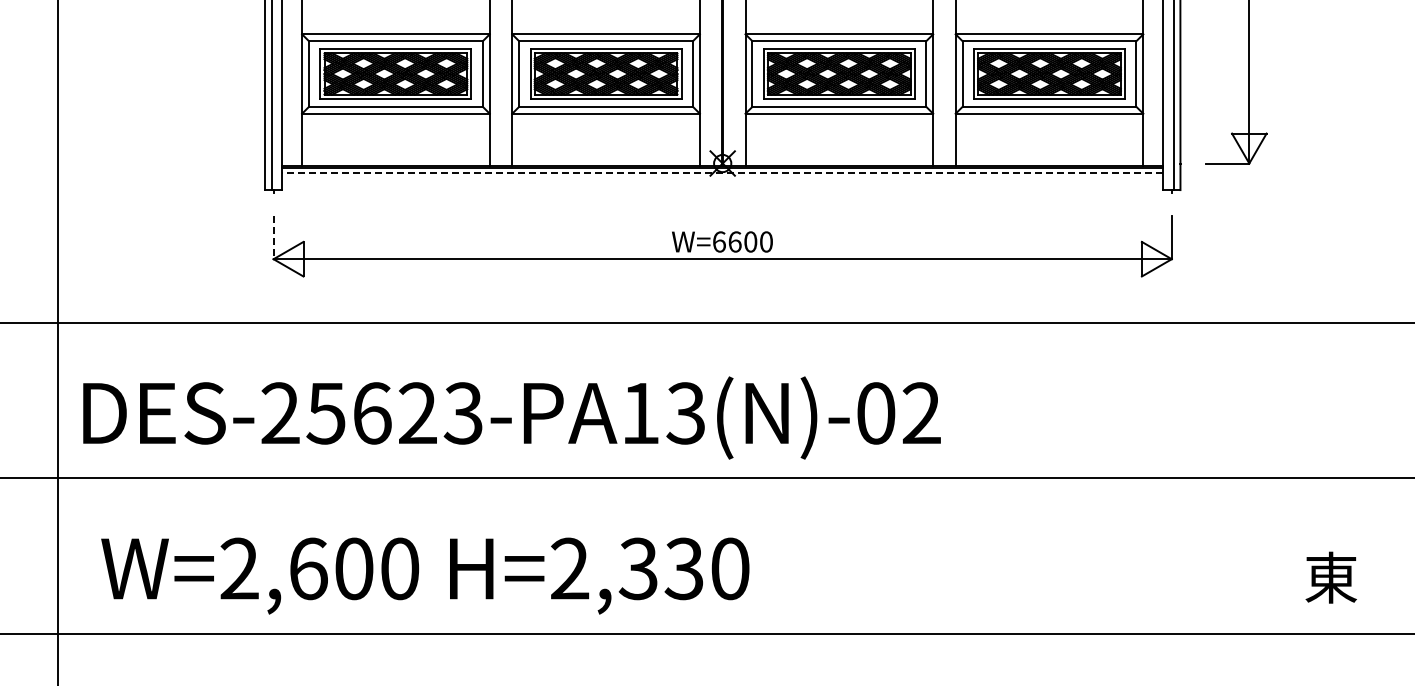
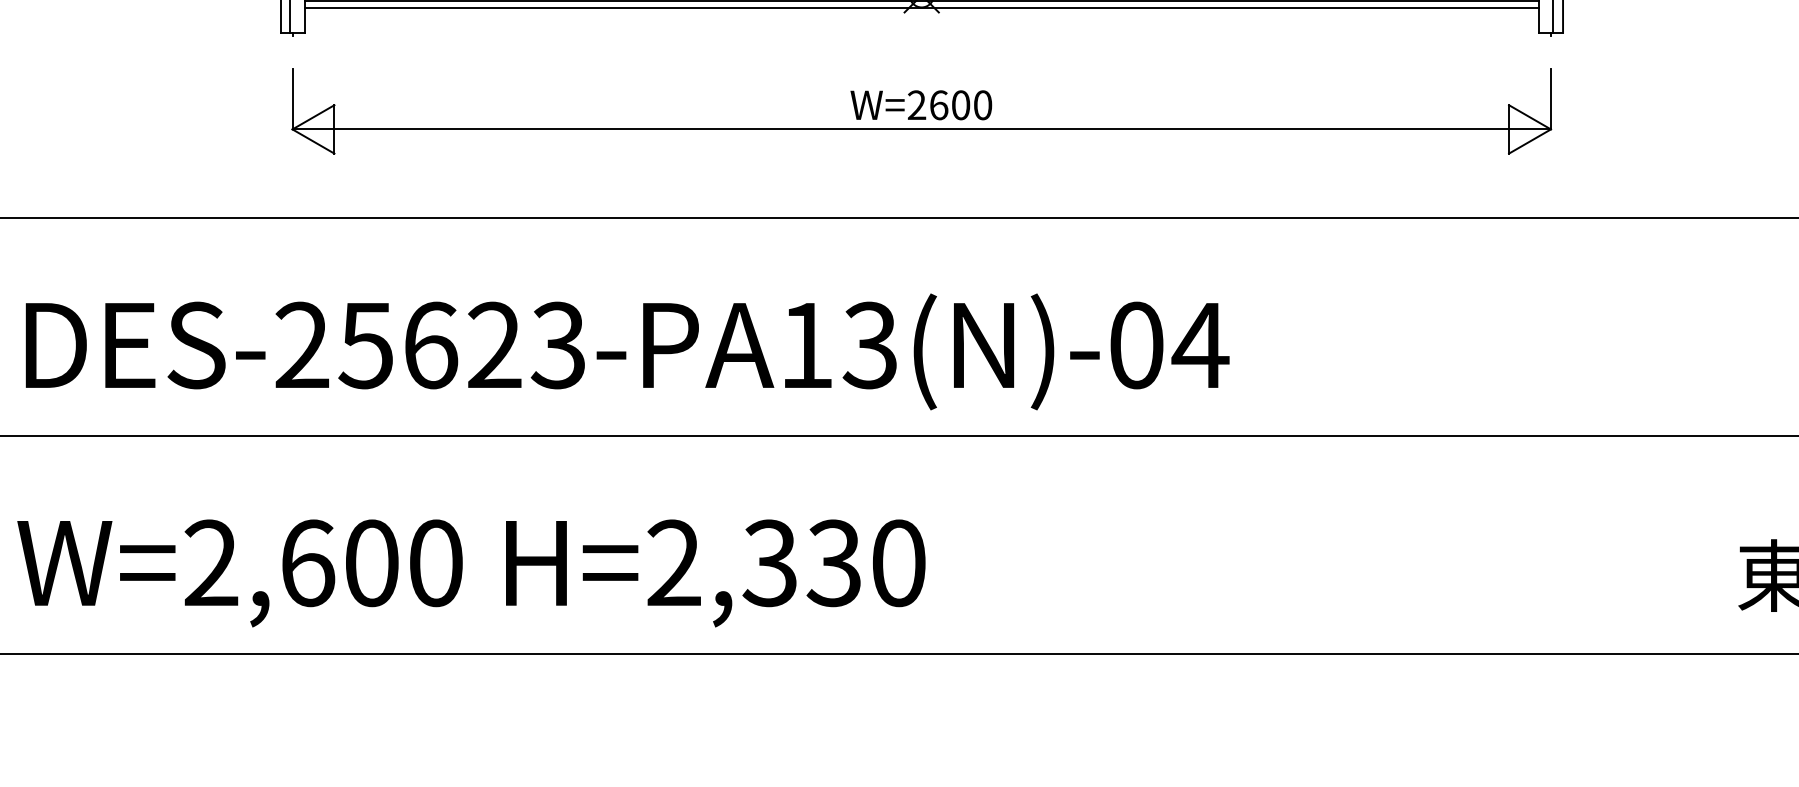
line: (722, 172) -> (921, 7), dashed -> solid
line: (273, 237) -> (292, 98), dashed -> solid
text: (718, 241) -> (915, 104), W=6600 -> W=2600
text: (921, 412) -> (1200, 344), DES-25623-PA13(N)-02 -> DES-25623-PA13(N)-04
text: (425, 575) -> (471, 572), moved

